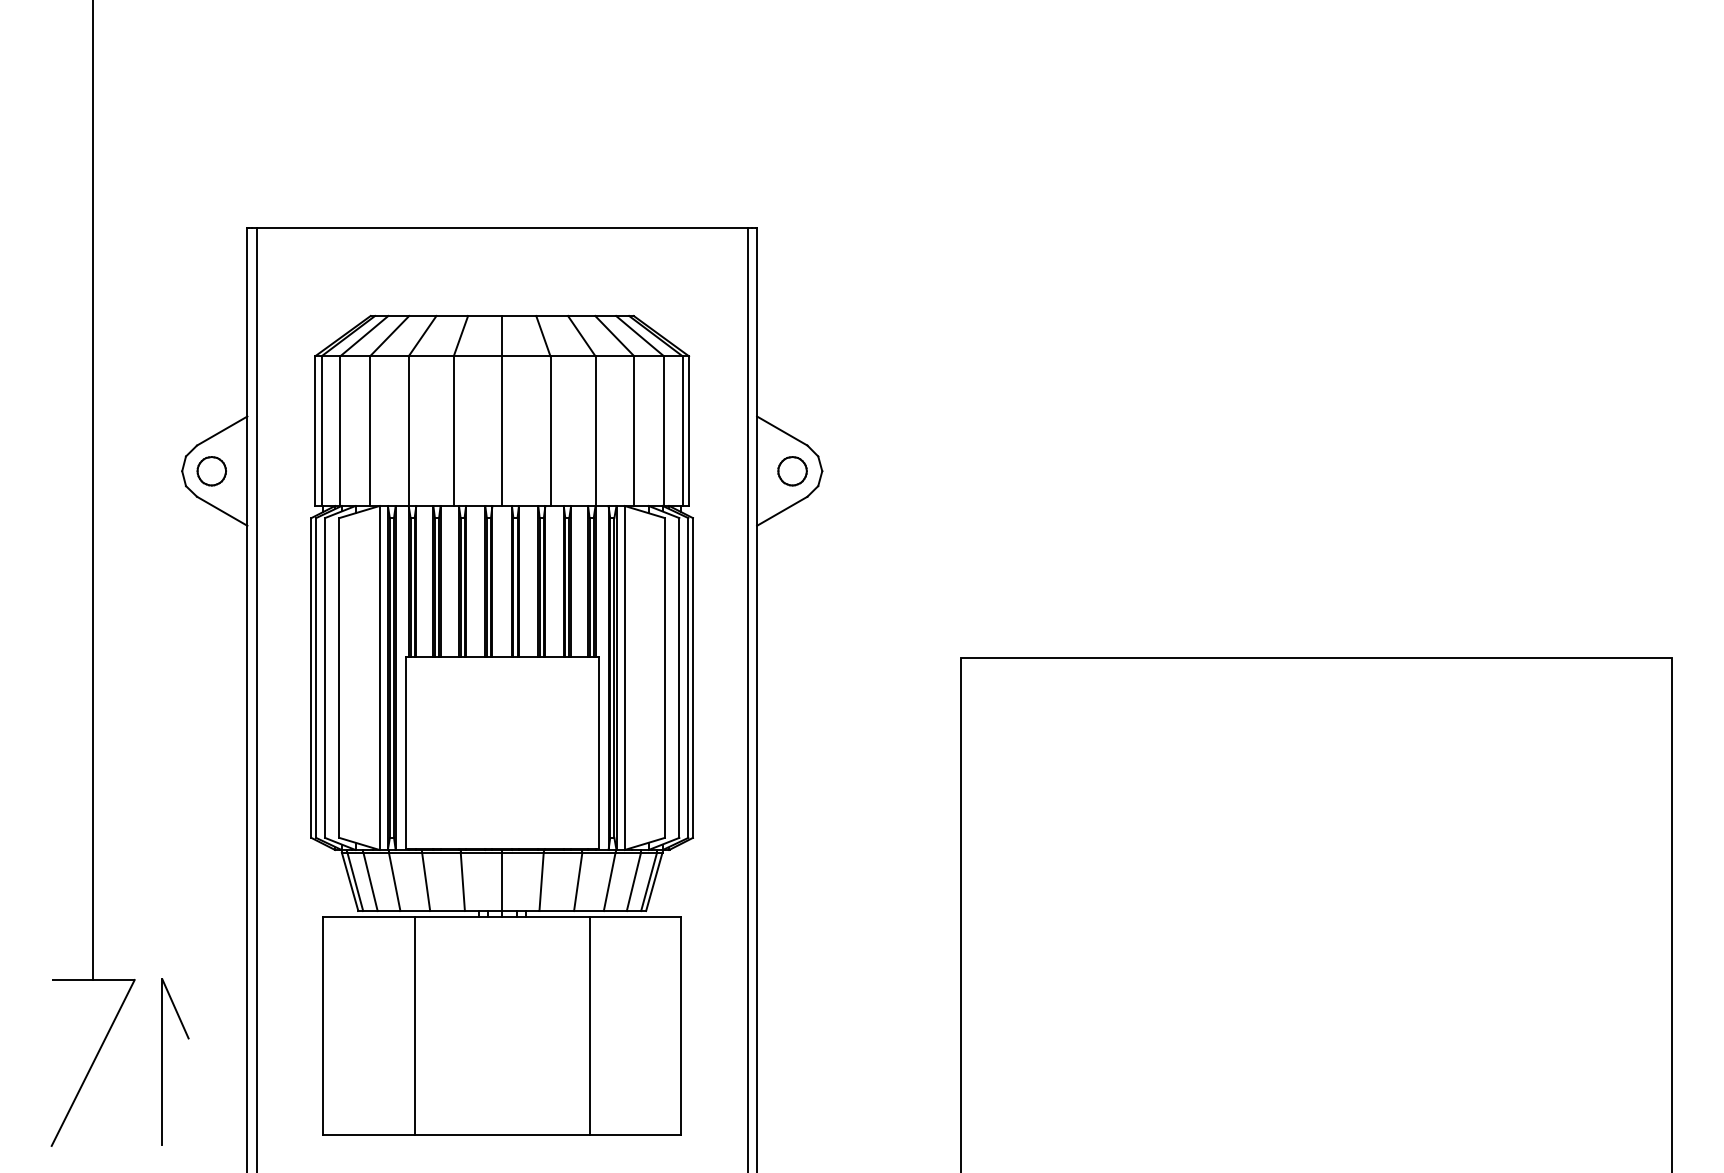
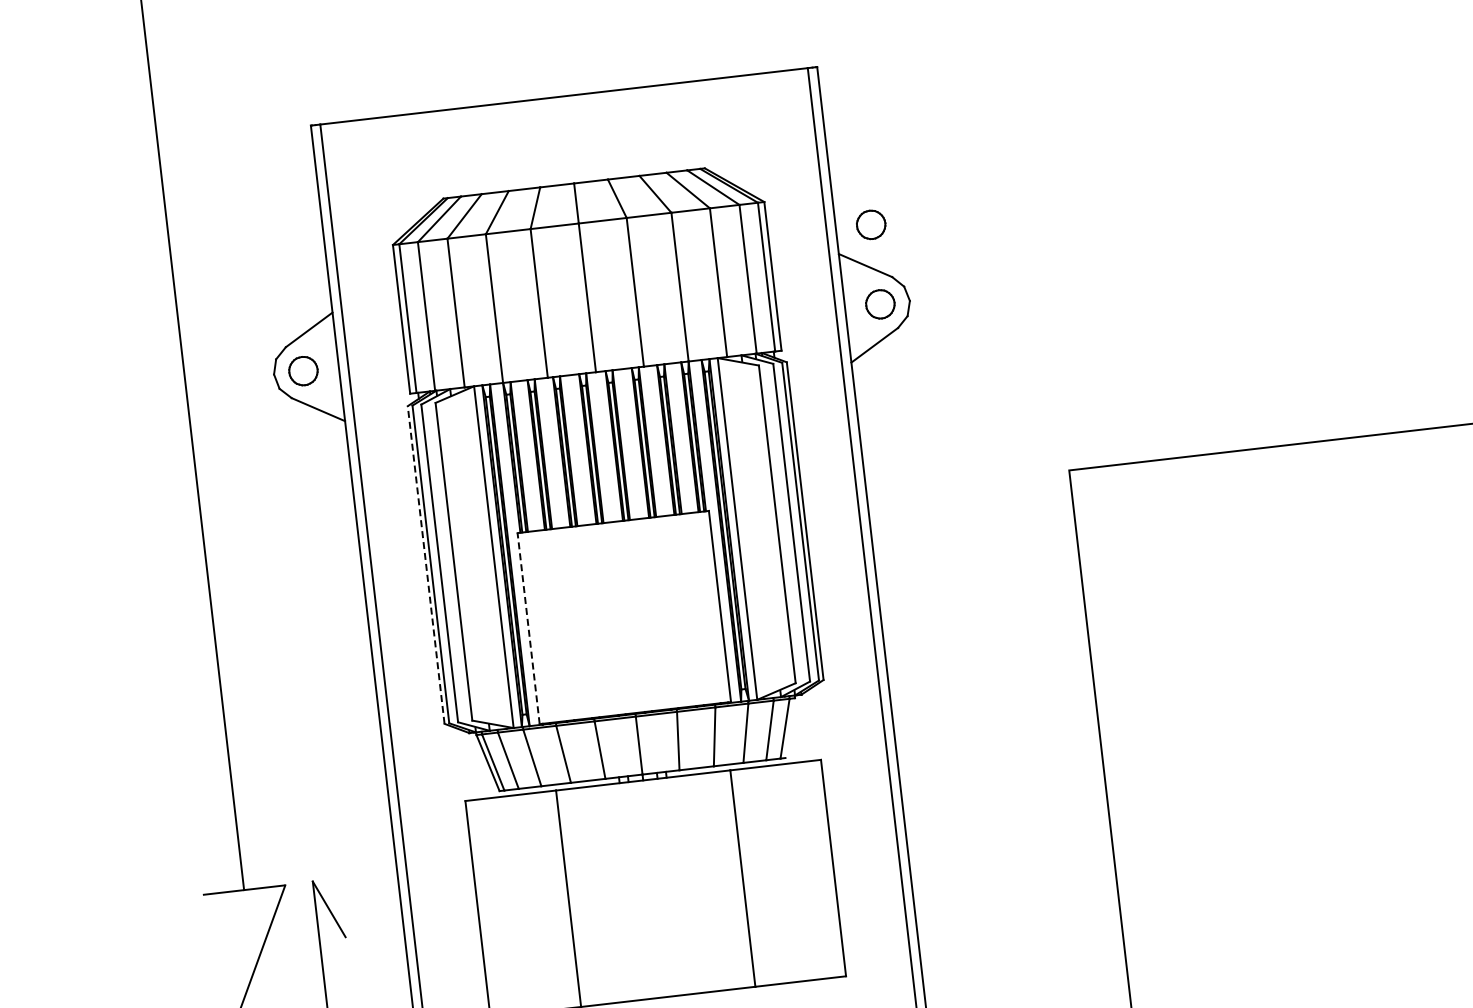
part: (792, 391) -> (871, 225), added
line: (311, 678) -> (426, 565), solid -> dashed
line: (405, 752) -> (528, 628), solid -> dashed
line: (654, 881) -> (790, 727), removed

